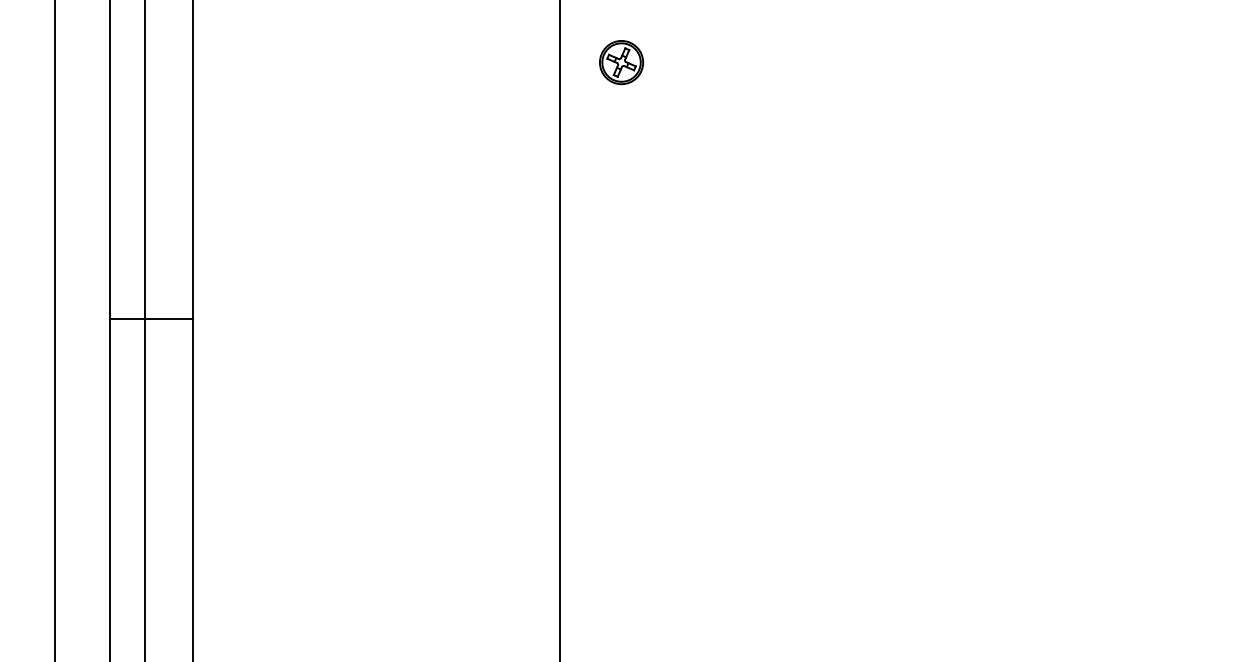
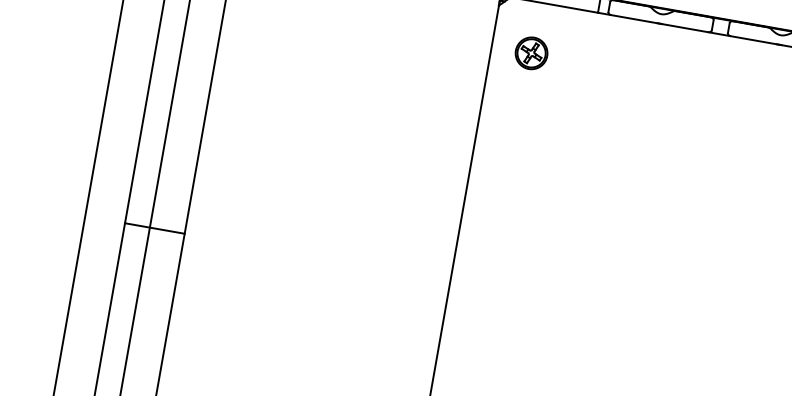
part: (621, 62) -> (531, 53), moved
line: (151, 319) -> (154, 228), moved

